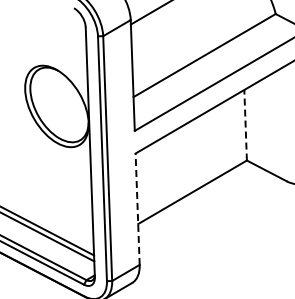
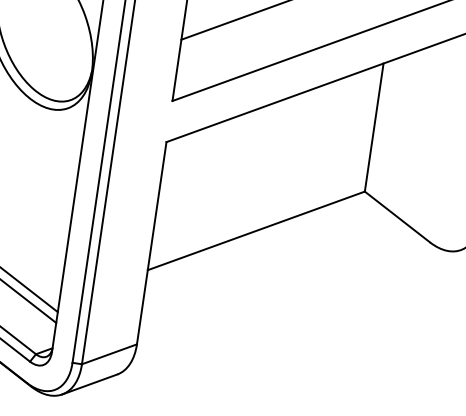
line: (245, 124) -> (374, 126), dashed -> solid
line: (137, 209) -> (151, 243), dashed -> solid

